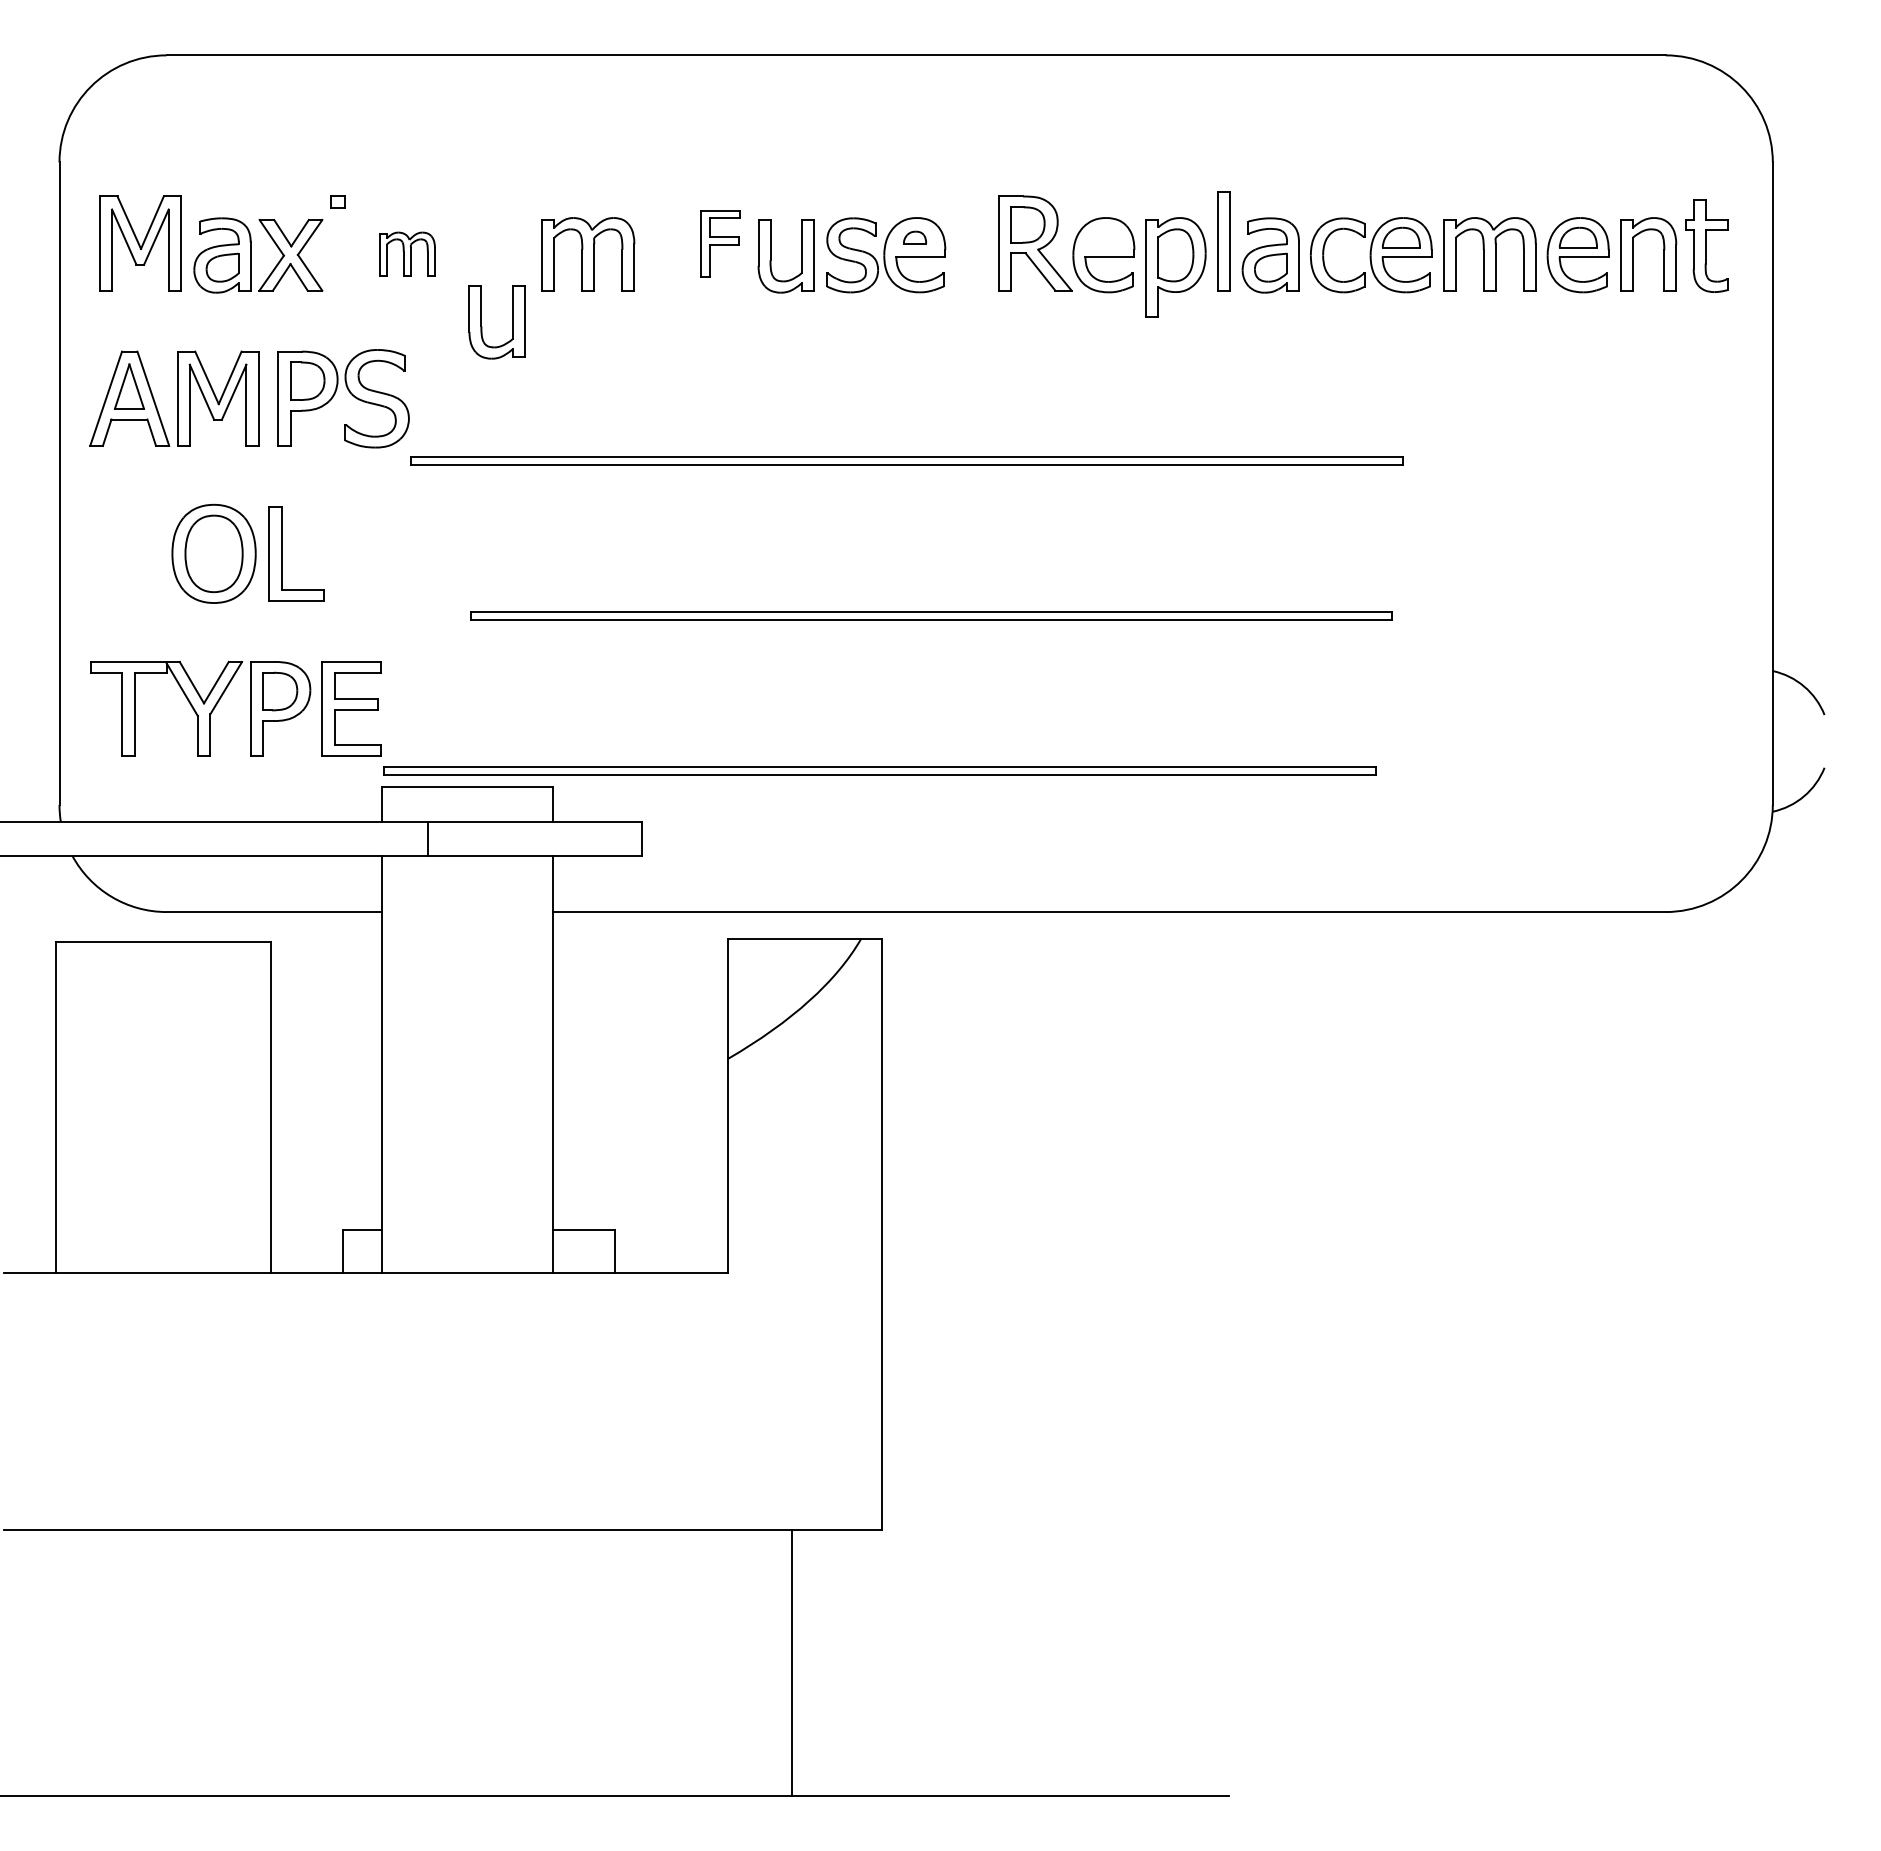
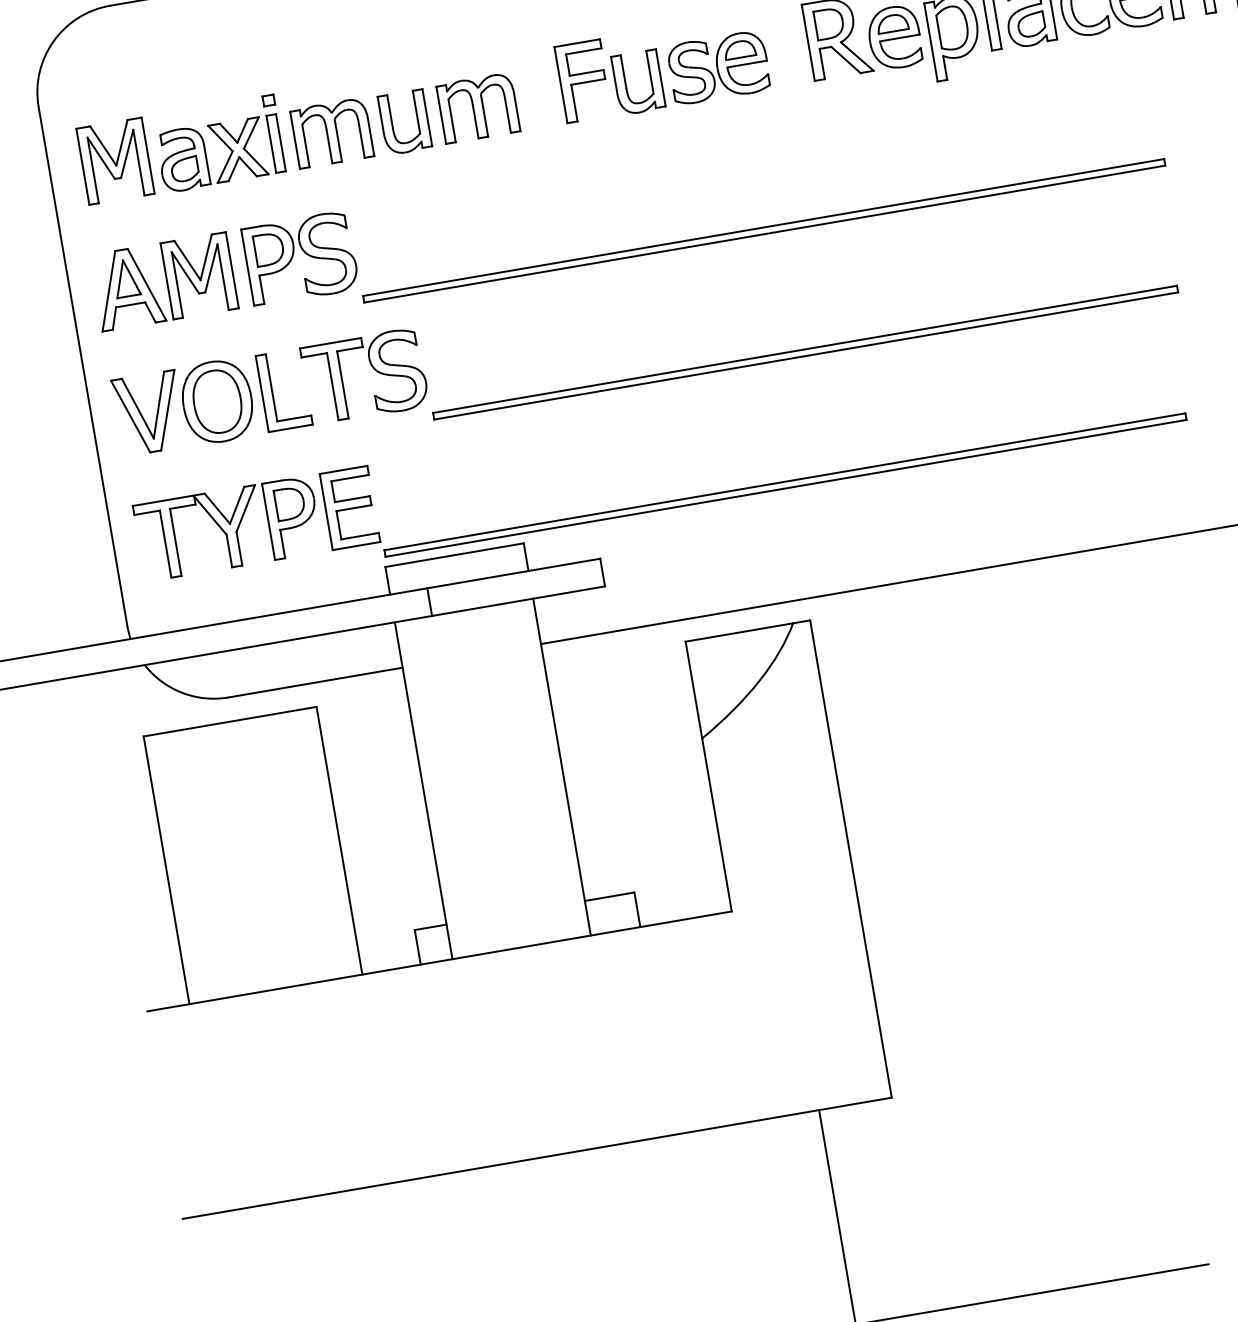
part: (914, 237) -> (739, 49), size x1.67
part: (1103, 237) -> (892, 23), added
part: (720, 243) -> (583, 81), size x1.43
part: (407, 254) -> (332, 133), size x1.67
part: (337, 255) -> (275, 143), added
part: (482, 326) -> (393, 127), moved
part: (408, 546) -> (373, 368), added
part: (121, 556) -> (143, 416), added

